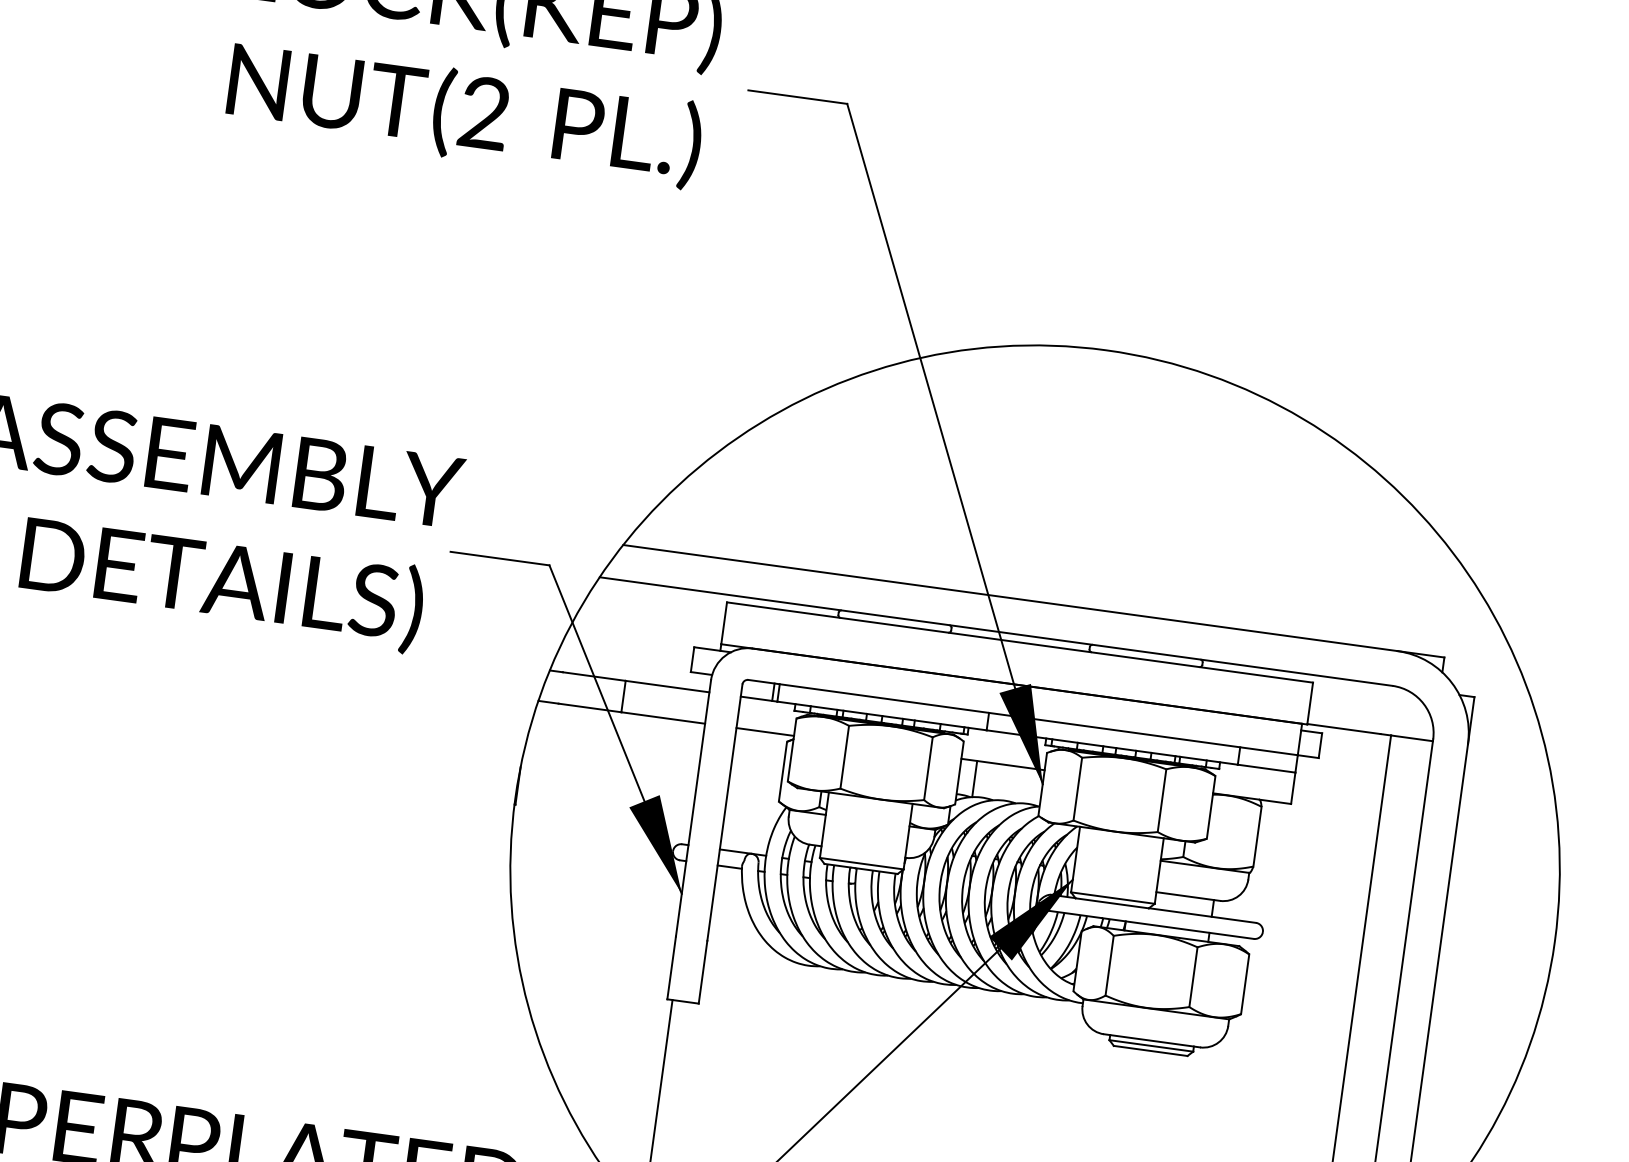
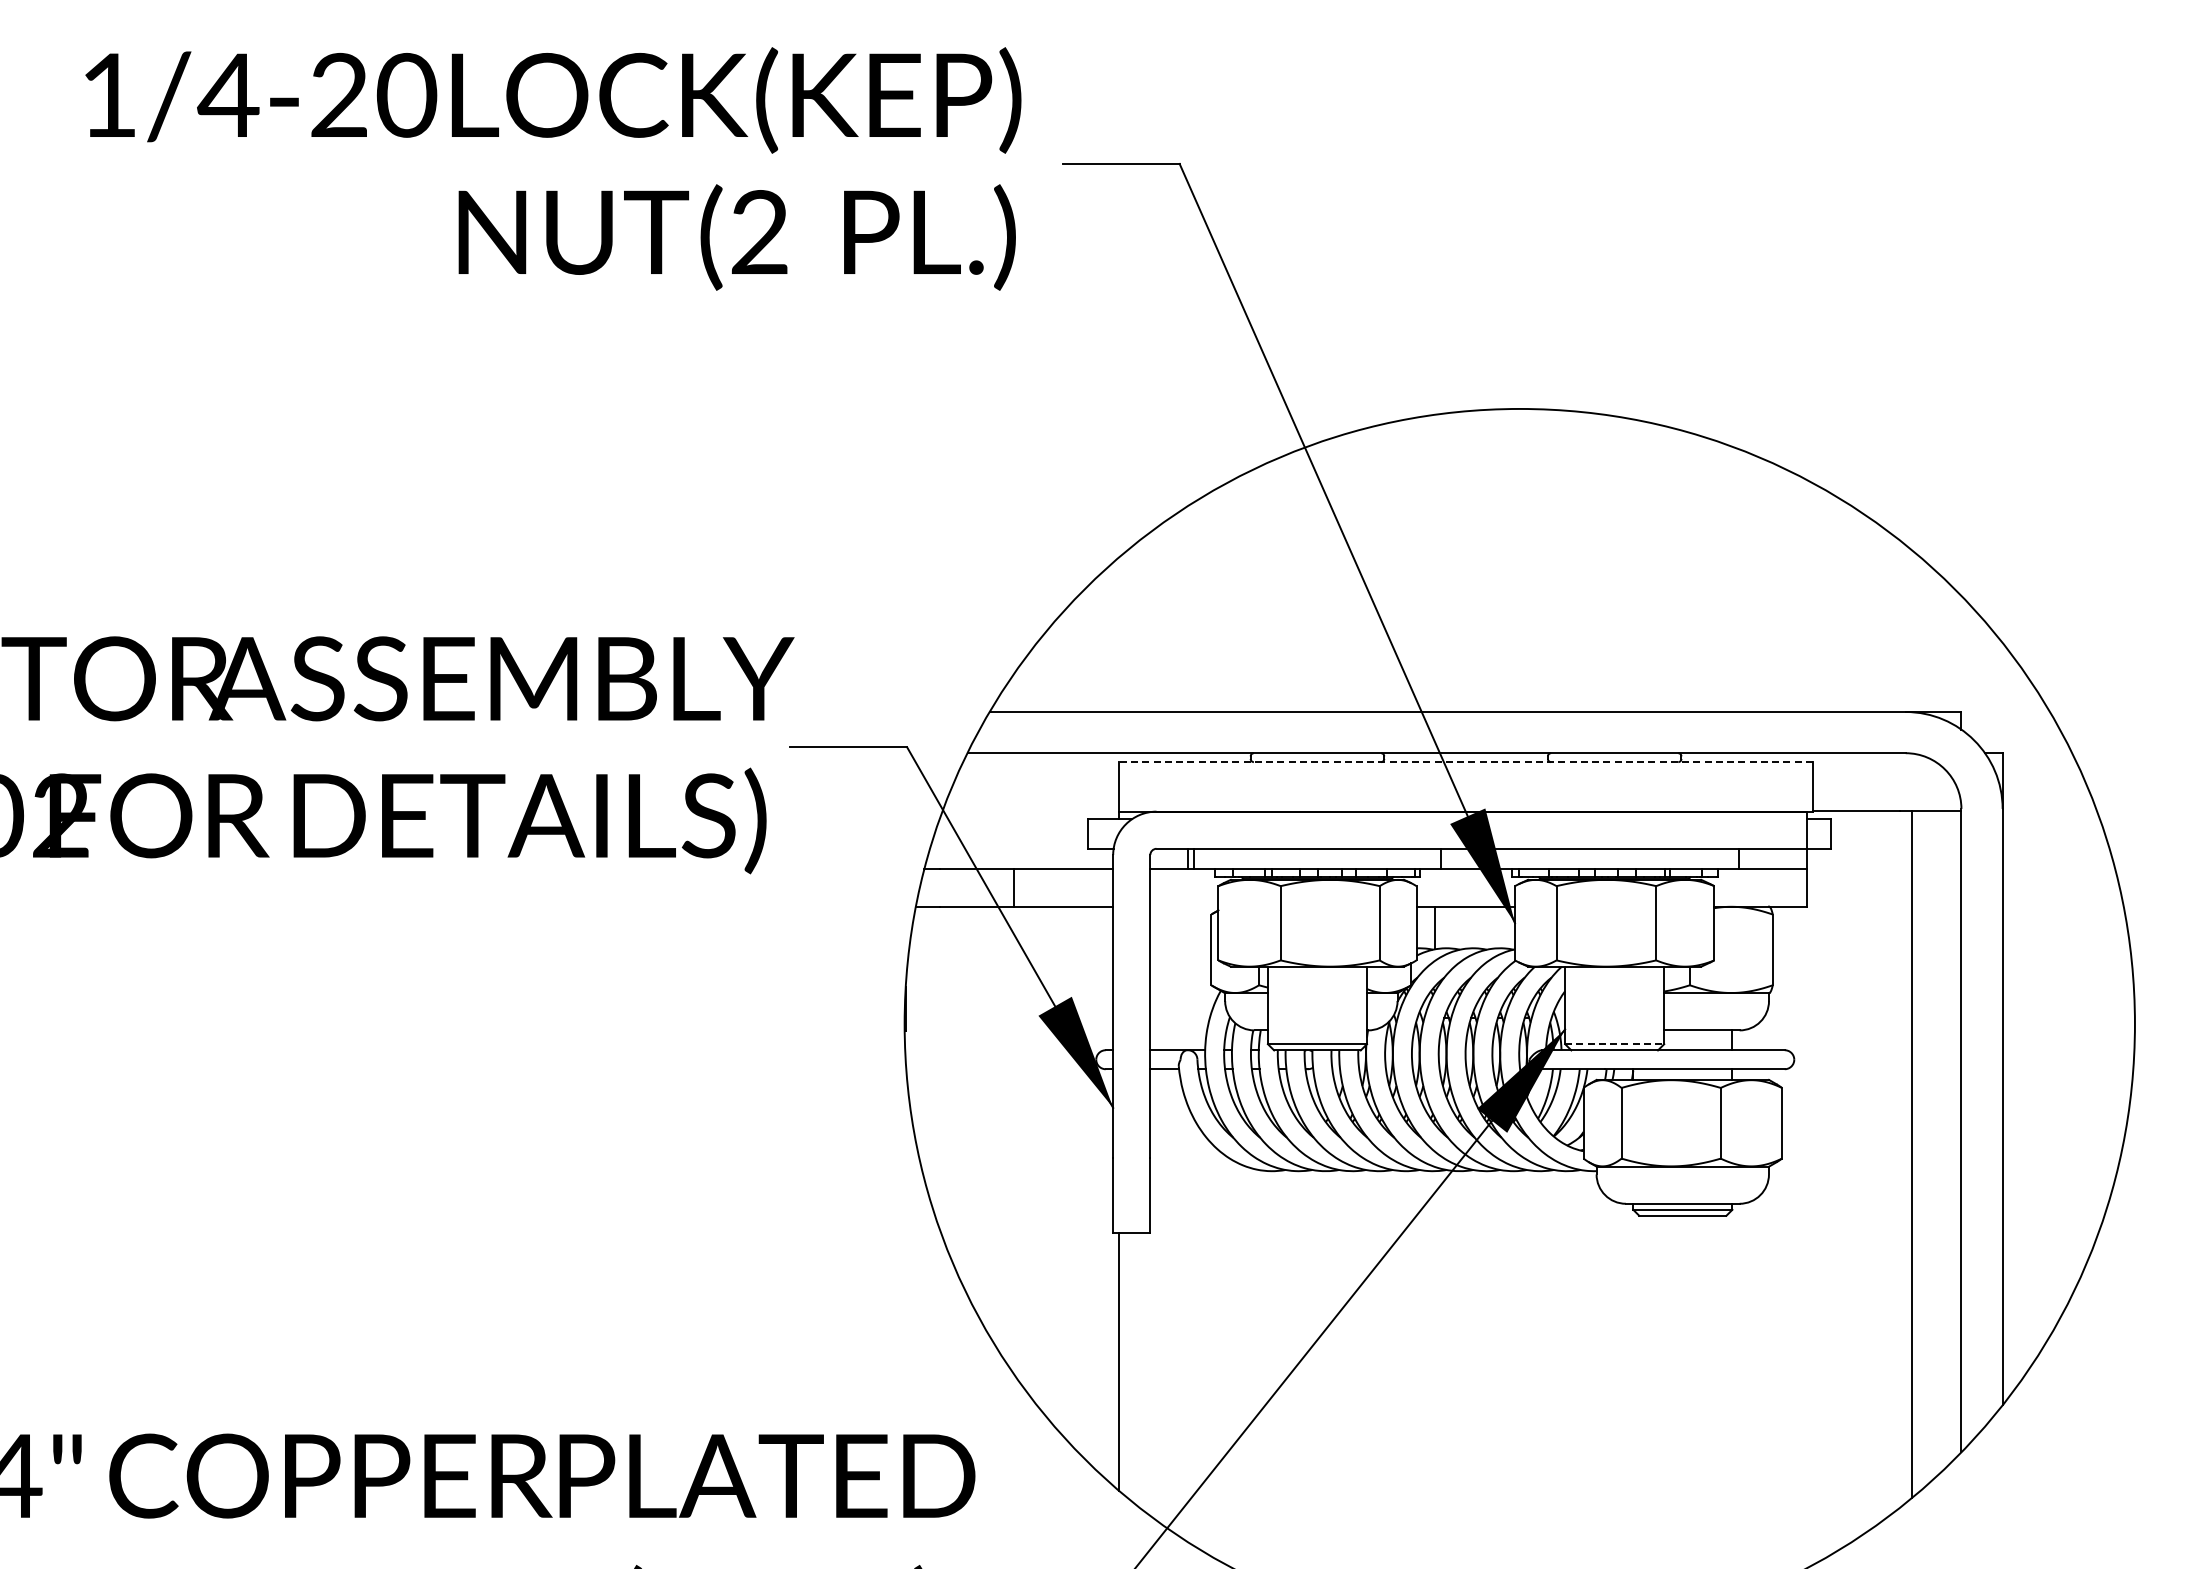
line: (1020, 642) -> (1466, 762), solid -> dashed
line: (765, 731) -> (1184, 906), removed
line: (1112, 898) -> (1614, 1044), solid -> dashed

